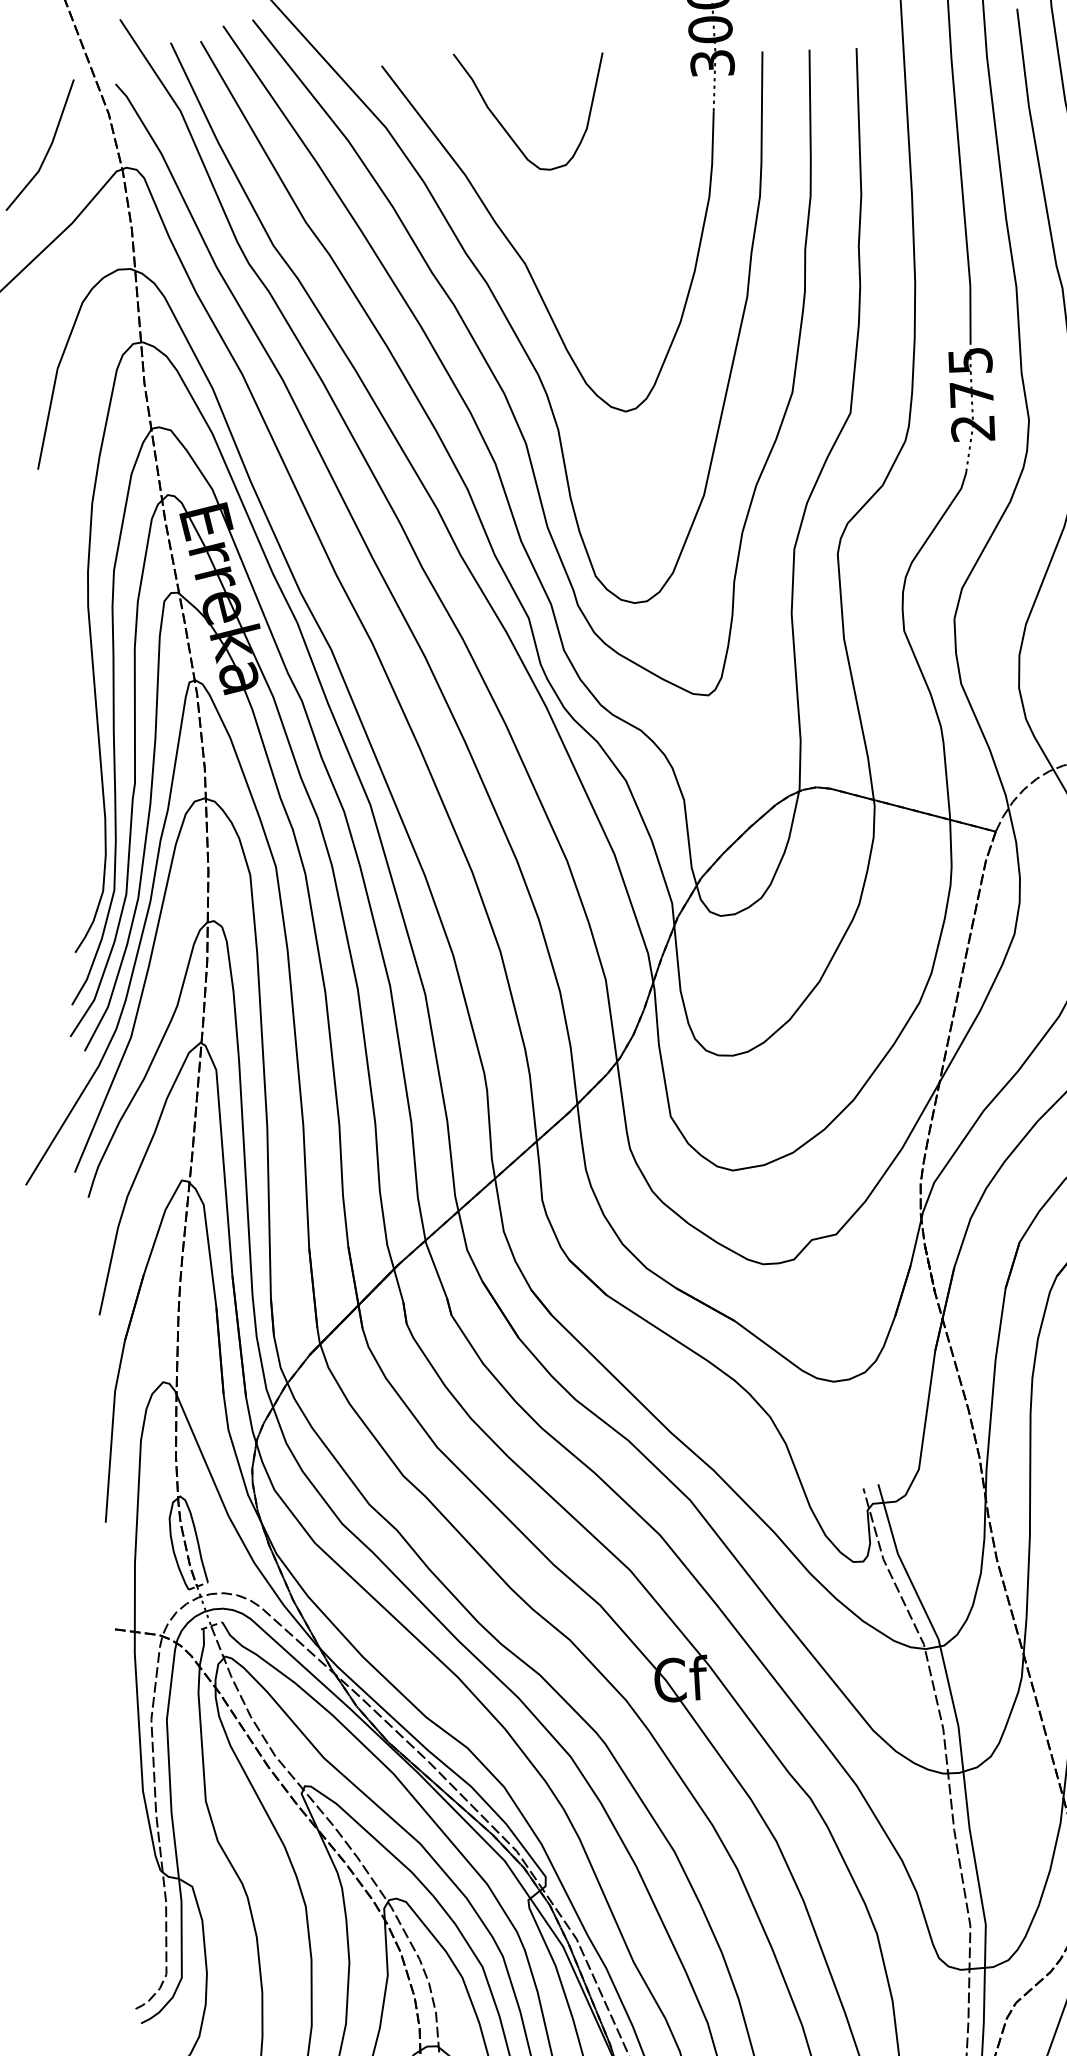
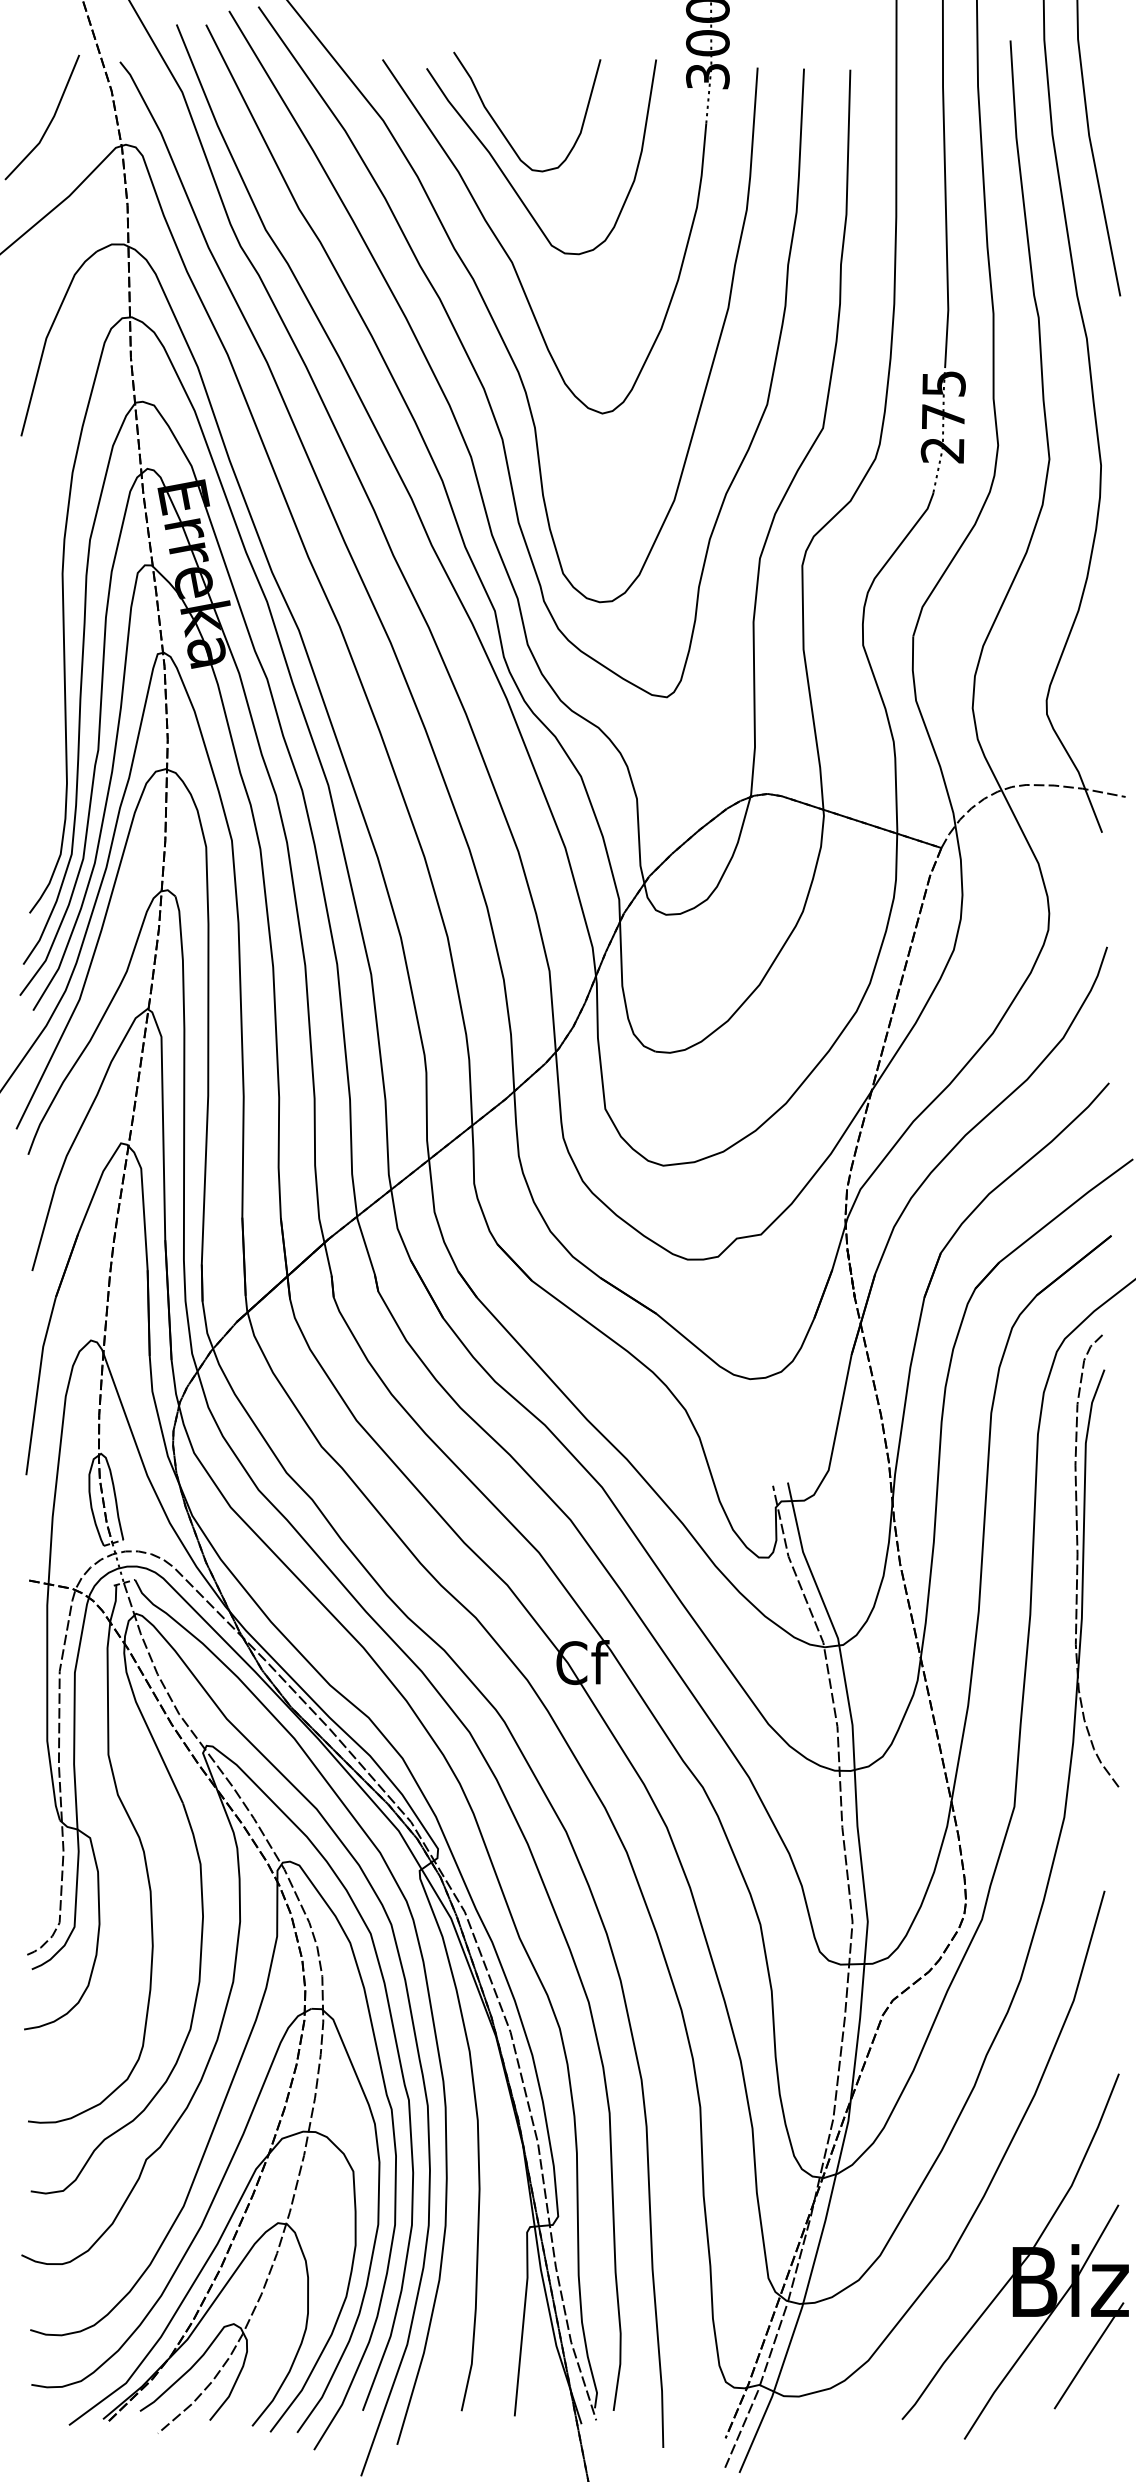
curve: (517, 180) -> (509, 180), added

